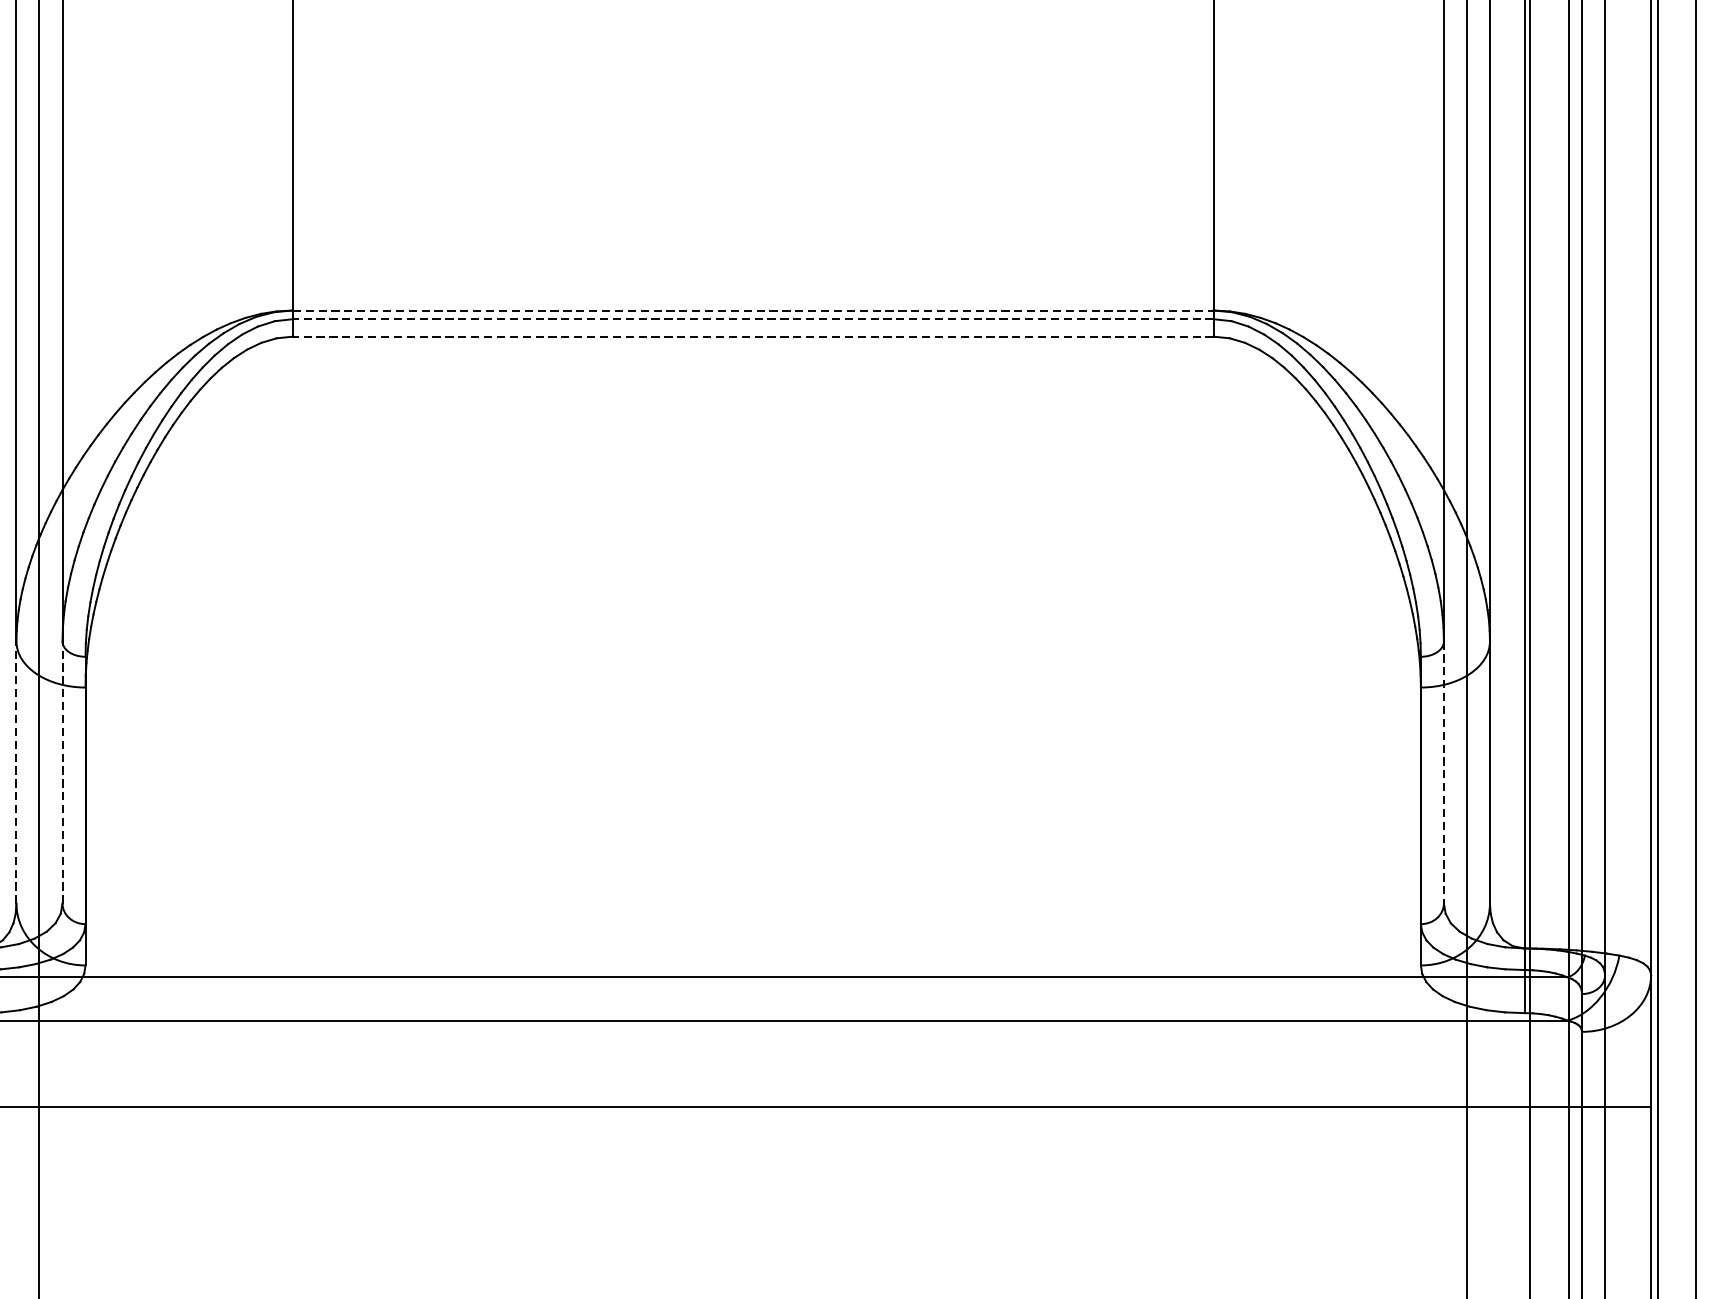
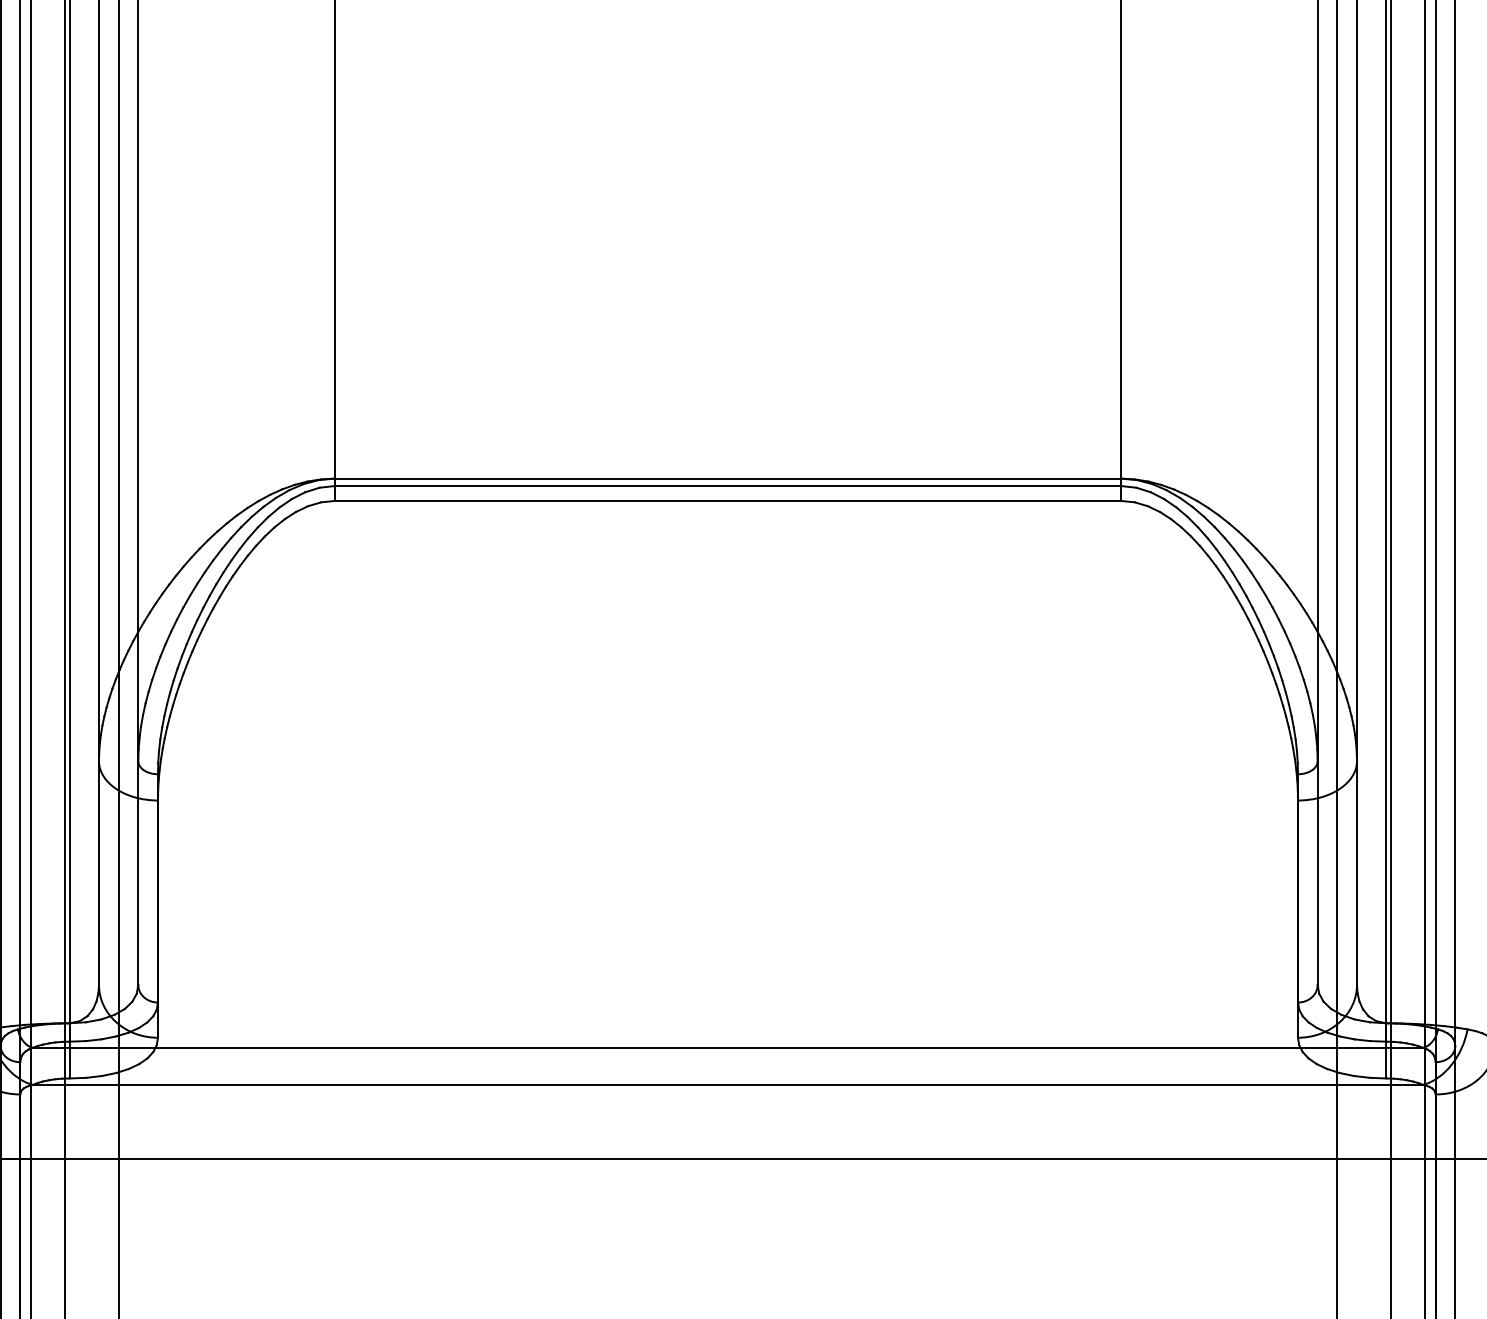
line: (753, 310) -> (728, 478), dashed -> solid
line: (752, 319) -> (727, 486), dashed -> solid
line: (752, 336) -> (727, 500), dashed -> solid
line: (15, 773) -> (98, 873), dashed -> solid
line: (62, 773) -> (138, 873), dashed -> solid
line: (1443, 773) -> (1317, 873), dashed -> solid

